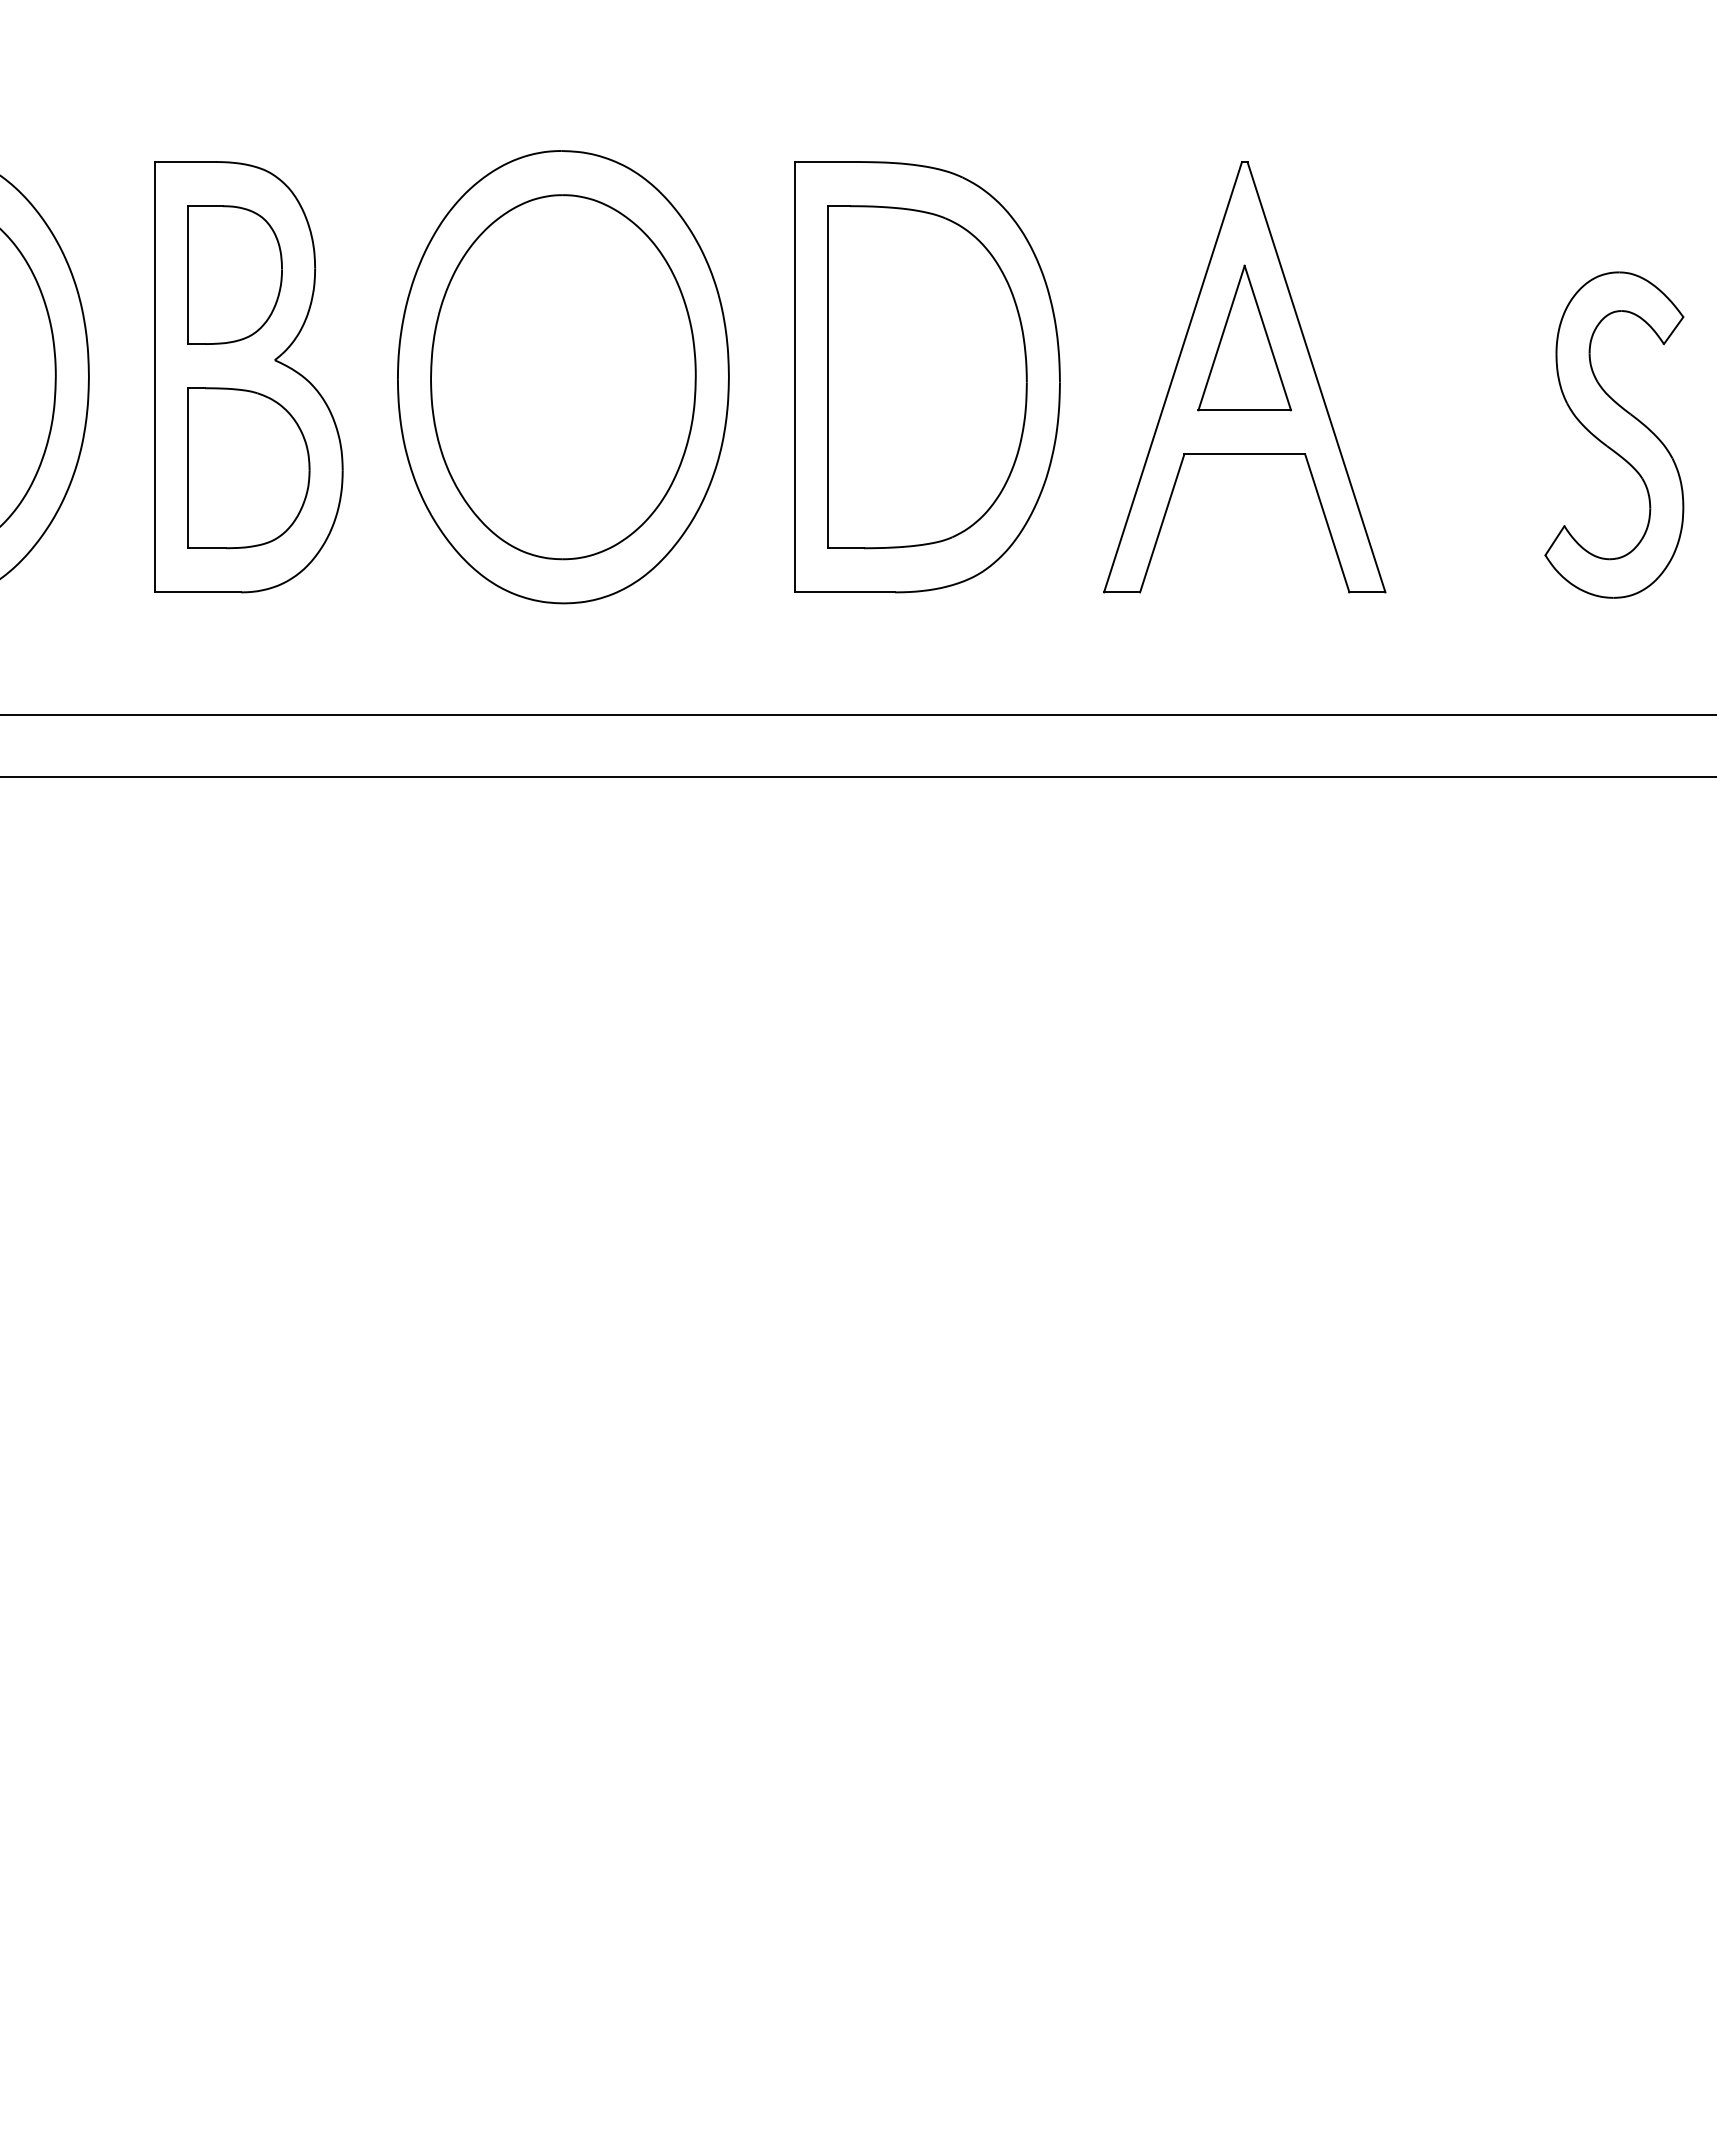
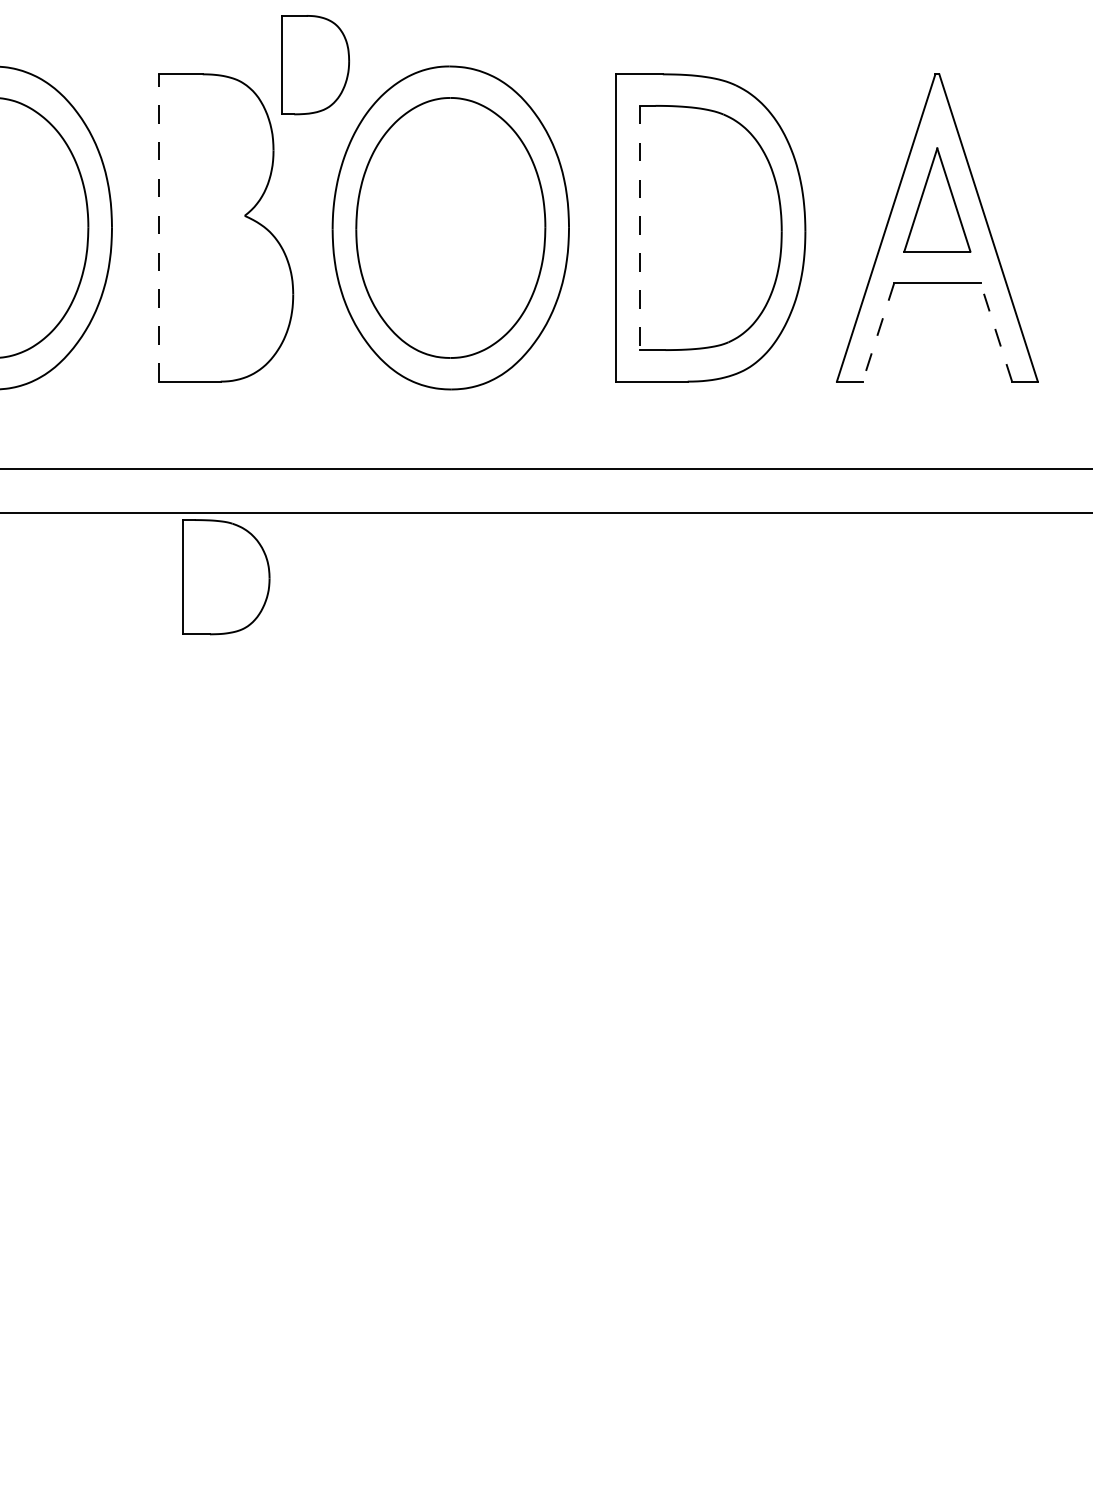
part: (234, 274) -> (315, 64), moved
line: (155, 376) -> (159, 227), solid -> dashed
line: (828, 377) -> (640, 228), solid -> dashed
part: (248, 468) -> (225, 577), moved
line: (1327, 522) -> (996, 331), solid -> dashed
line: (1162, 523) -> (878, 332), solid -> dashed

